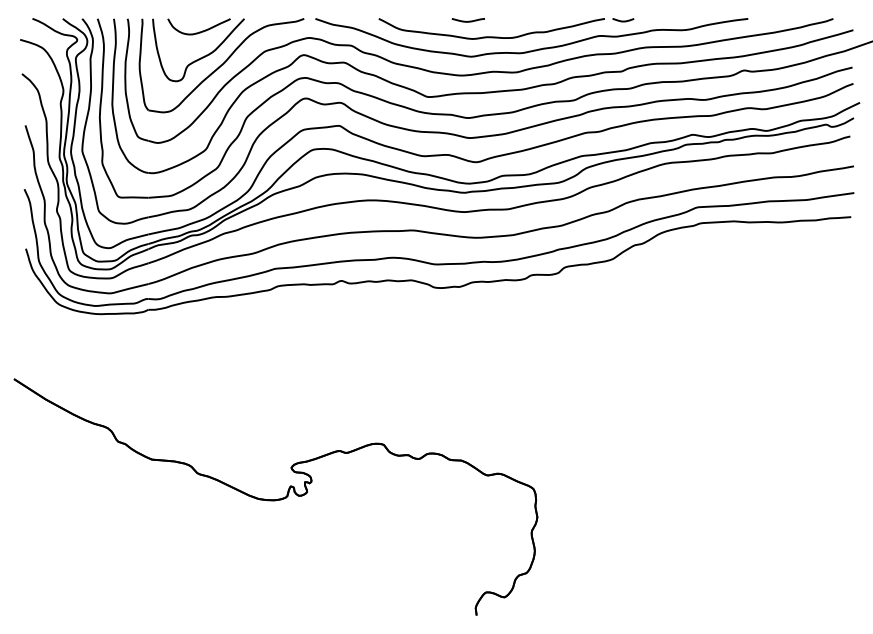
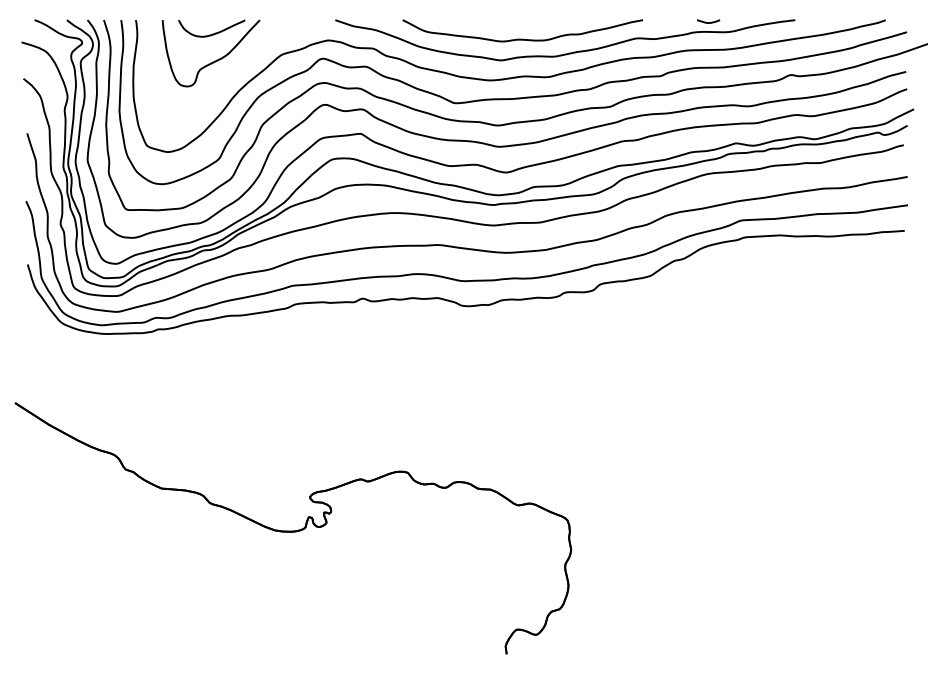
curve: (468, 21) -> (497, 22), removed
curve: (623, 21) -> (708, 22), moved
part: (221, 65) -> (235, 69), removed

